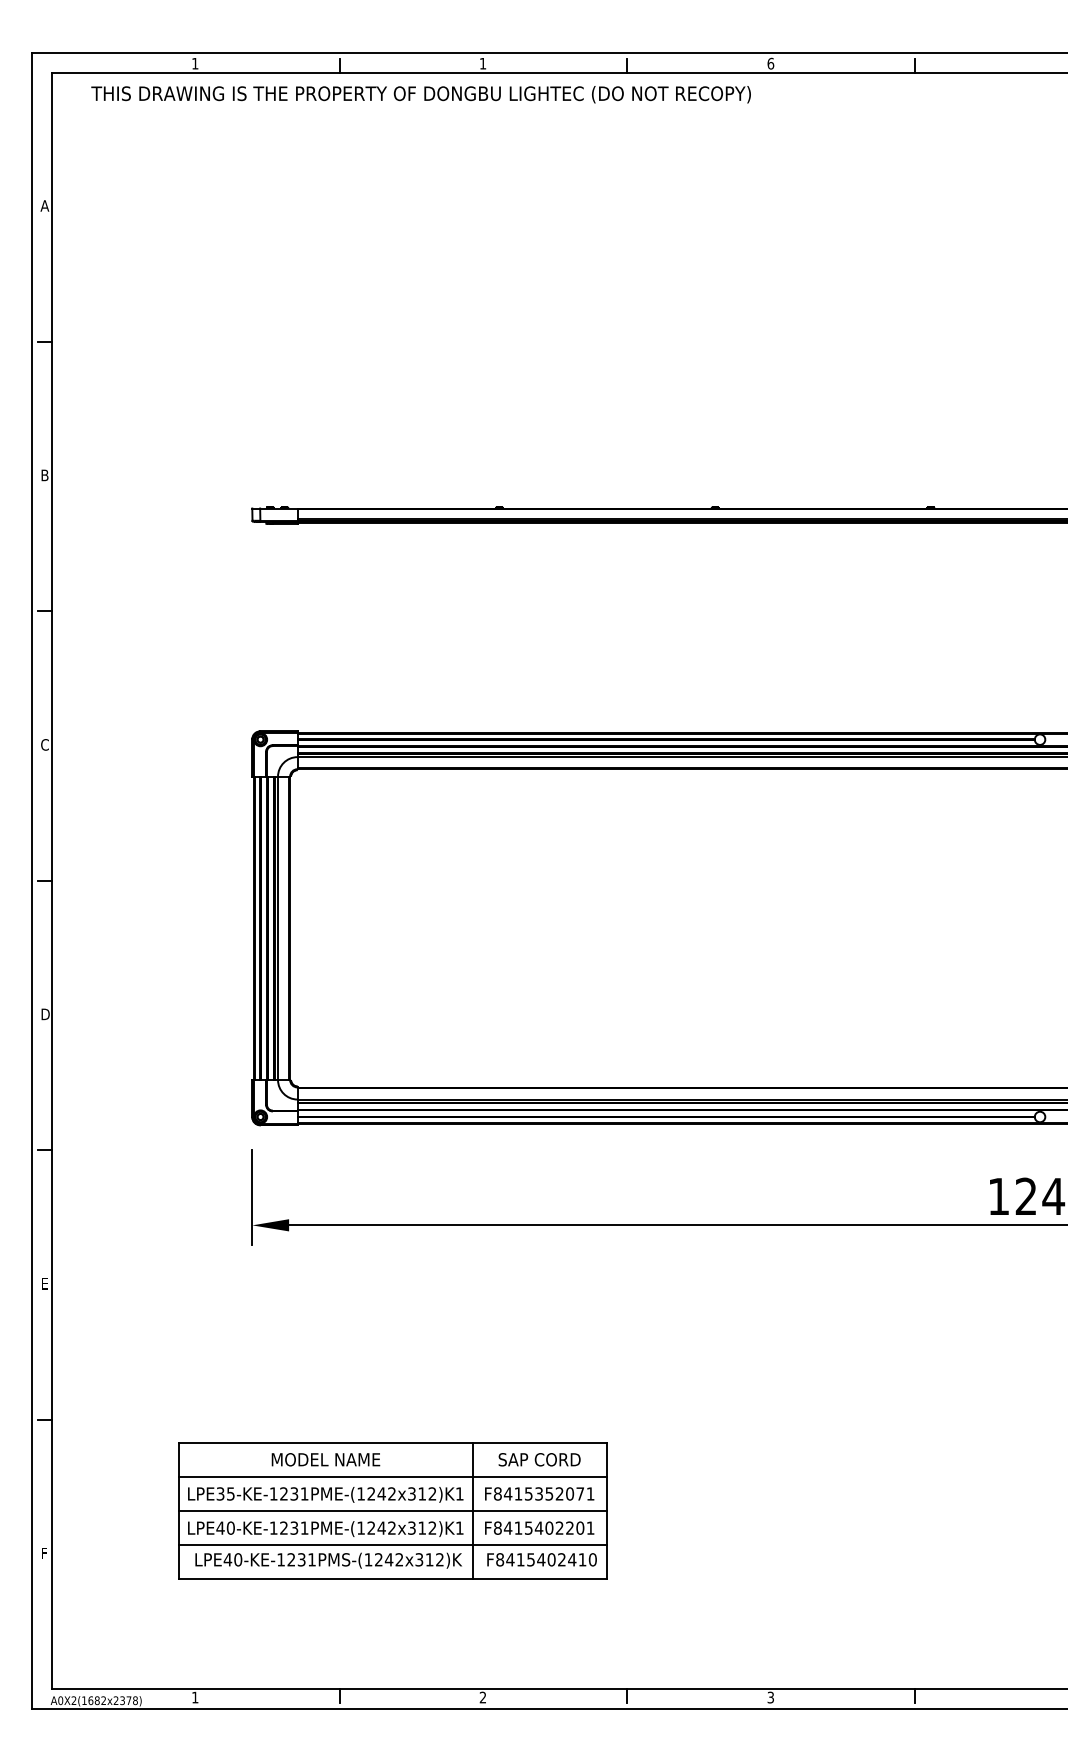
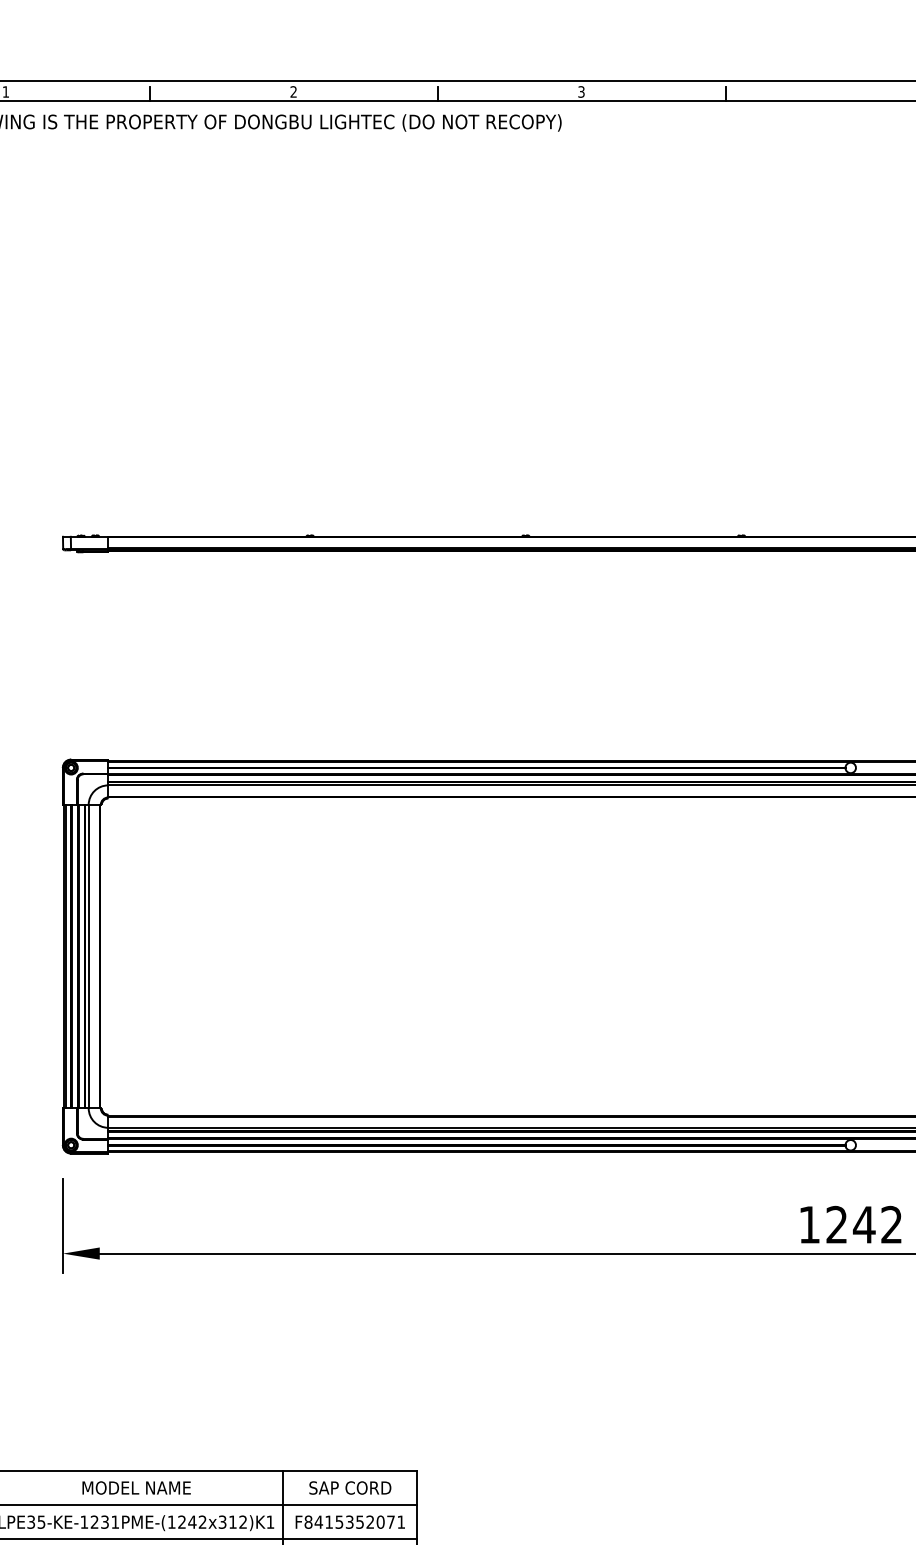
text: (482, 63) -> (293, 91), 1 -> 2
text: (770, 63) -> (581, 91), 6 -> 3

